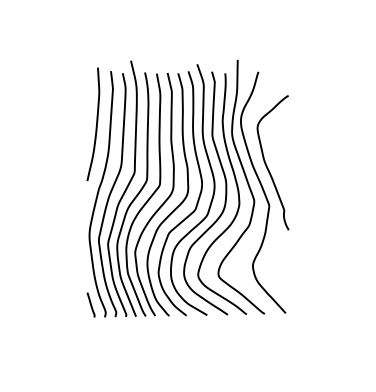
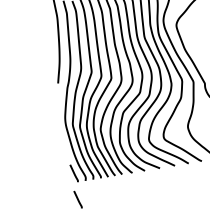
line: (90, 340) -> (77, 199), added

